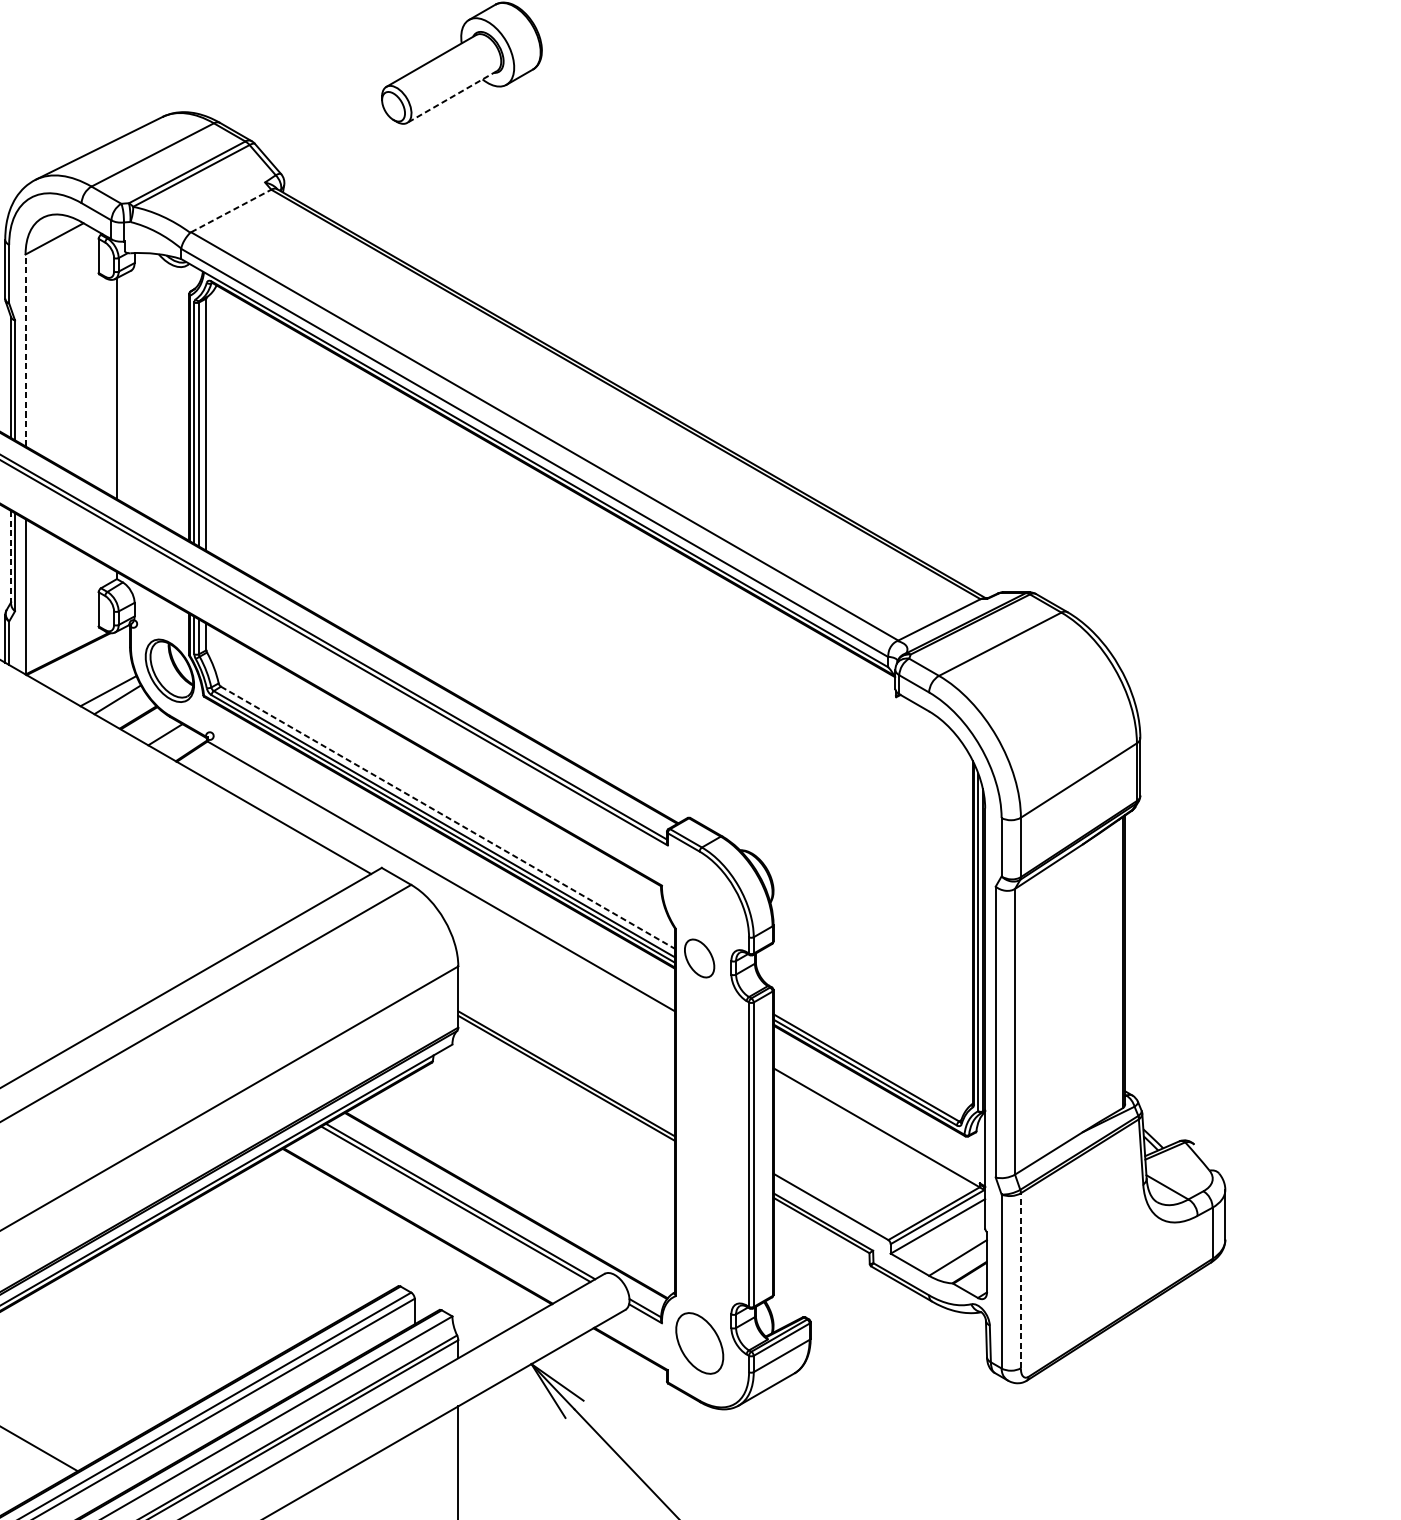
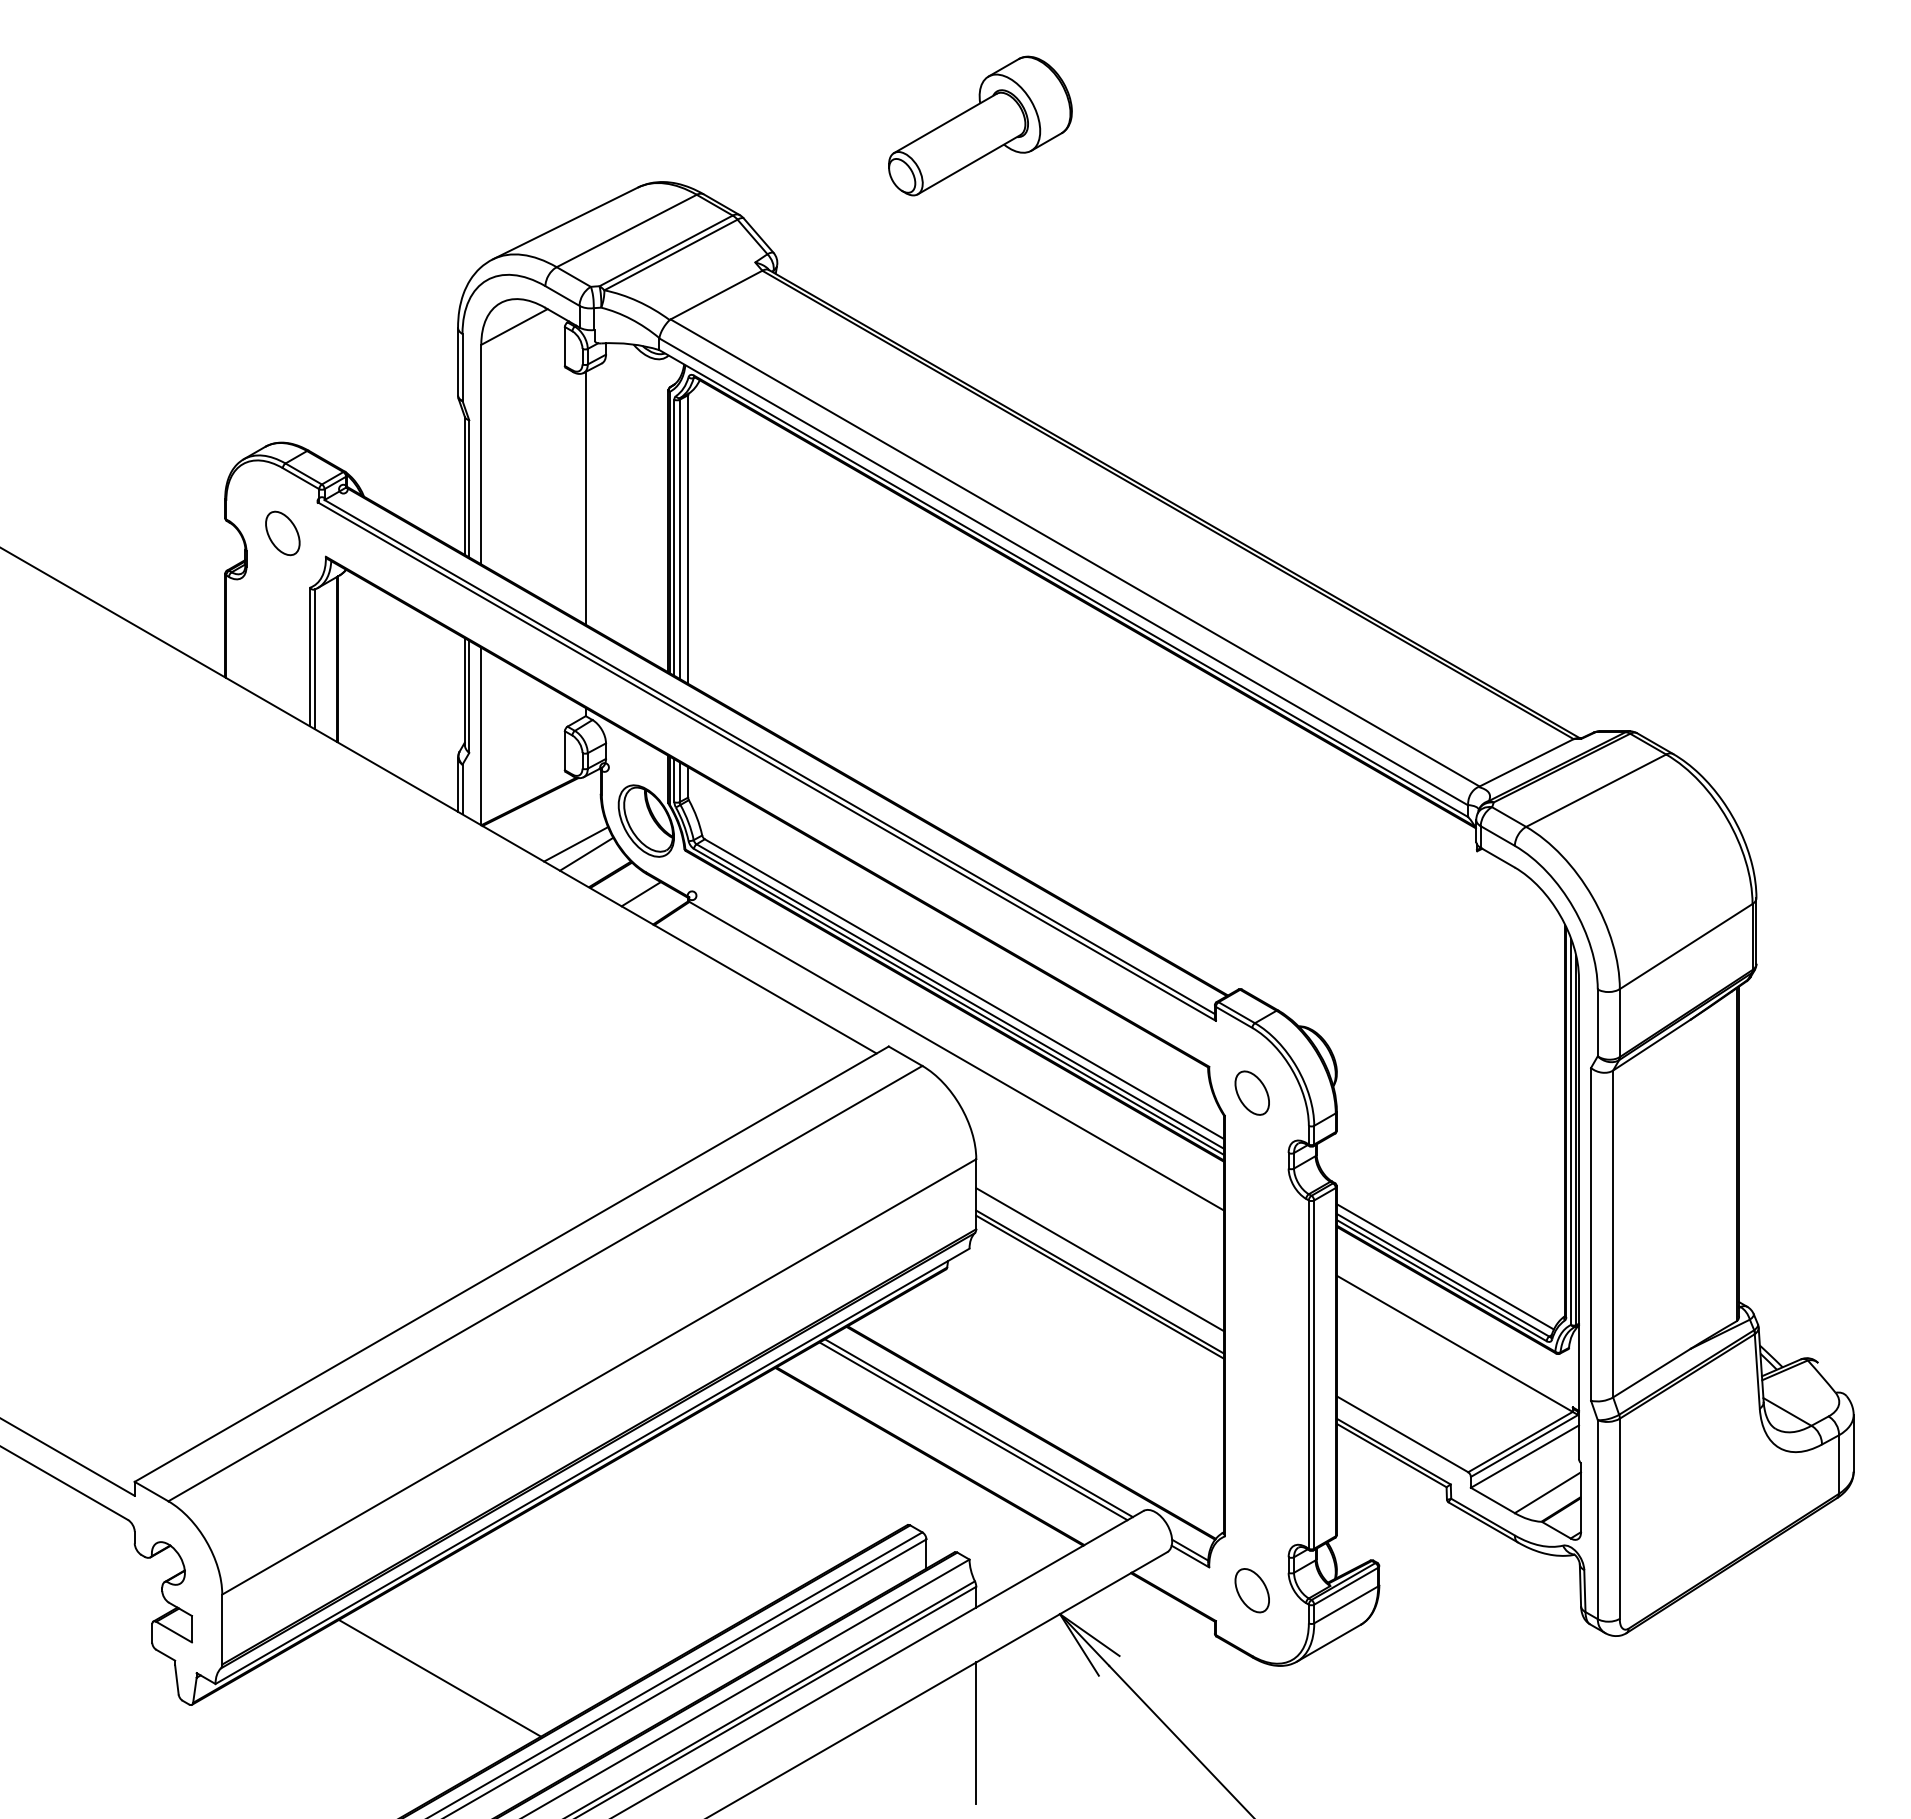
line: (451, 96) -> (968, 164), dashed -> solid
line: (231, 211) -> (716, 295), dashed -> solid
line: (25, 350) -> (481, 454), dashed -> solid
line: (10, 557) -> (464, 691), dashed -> solid
line: (448, 818) -> (964, 989), dashed -> solid
part: (698, 957) -> (1251, 1092), moved
line: (566, 1054) -> (1100, 1259), added
line: (867, 1060) -> (1444, 1266), added
line: (1020, 1280) -> (1619, 1518), dashed -> solid
part: (698, 1343) -> (1251, 1590), size x0.62

